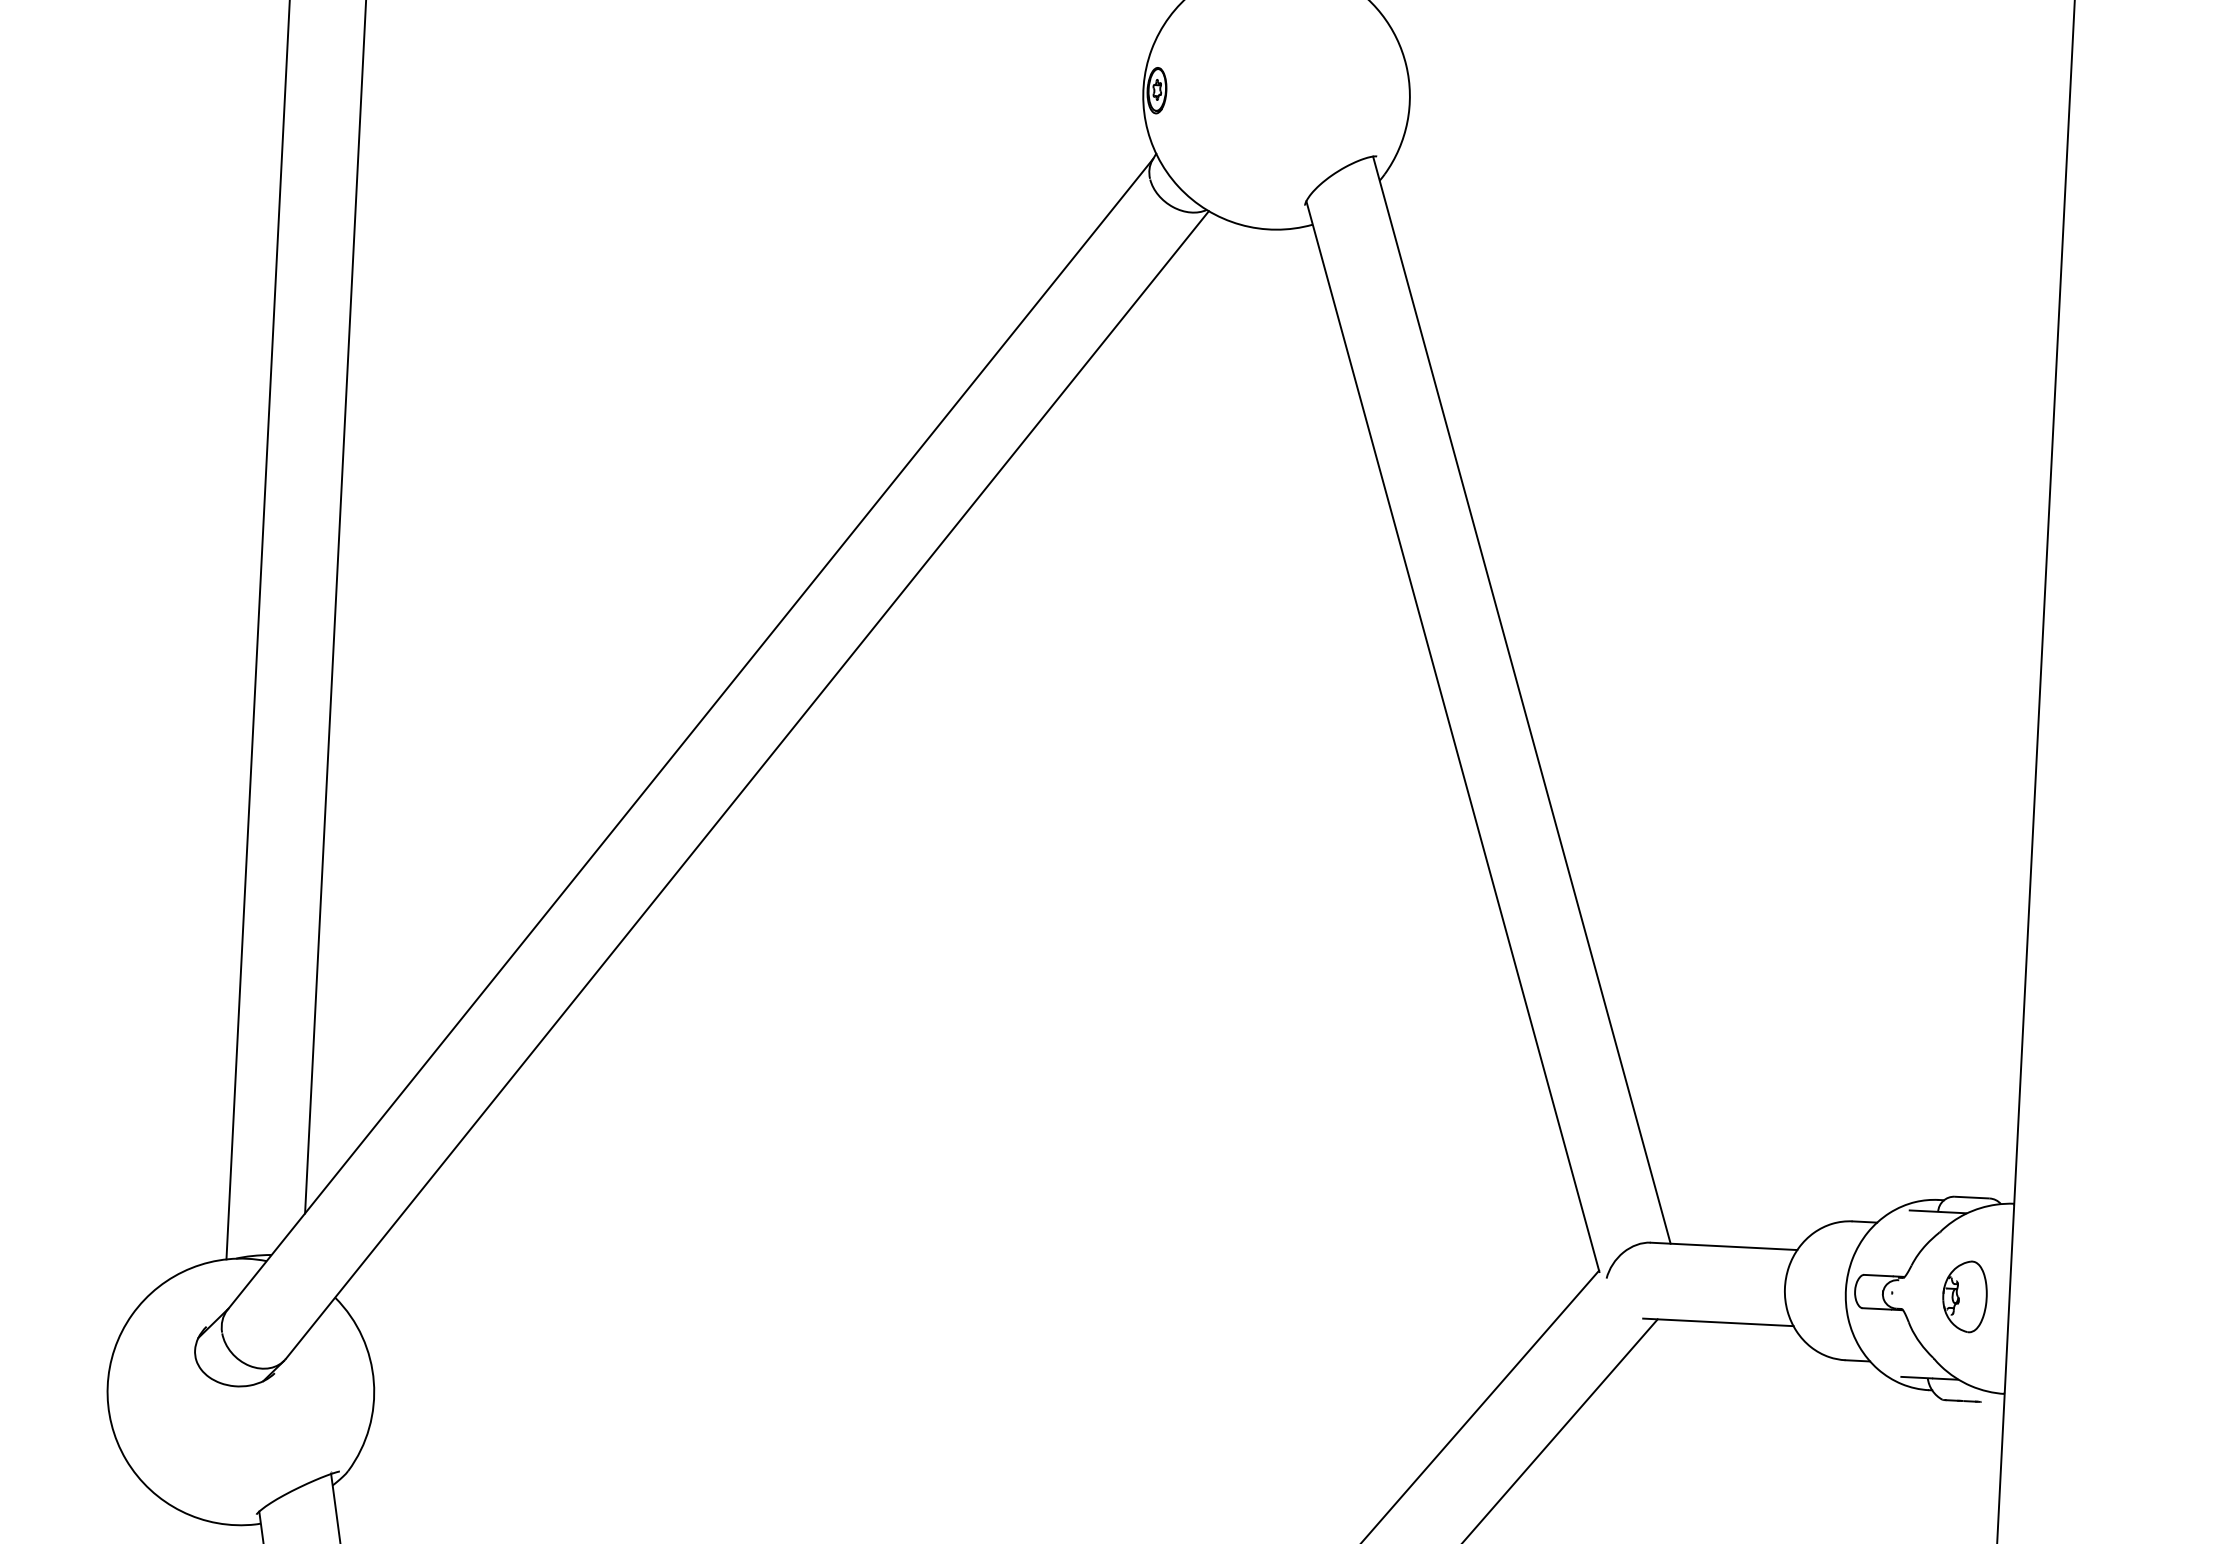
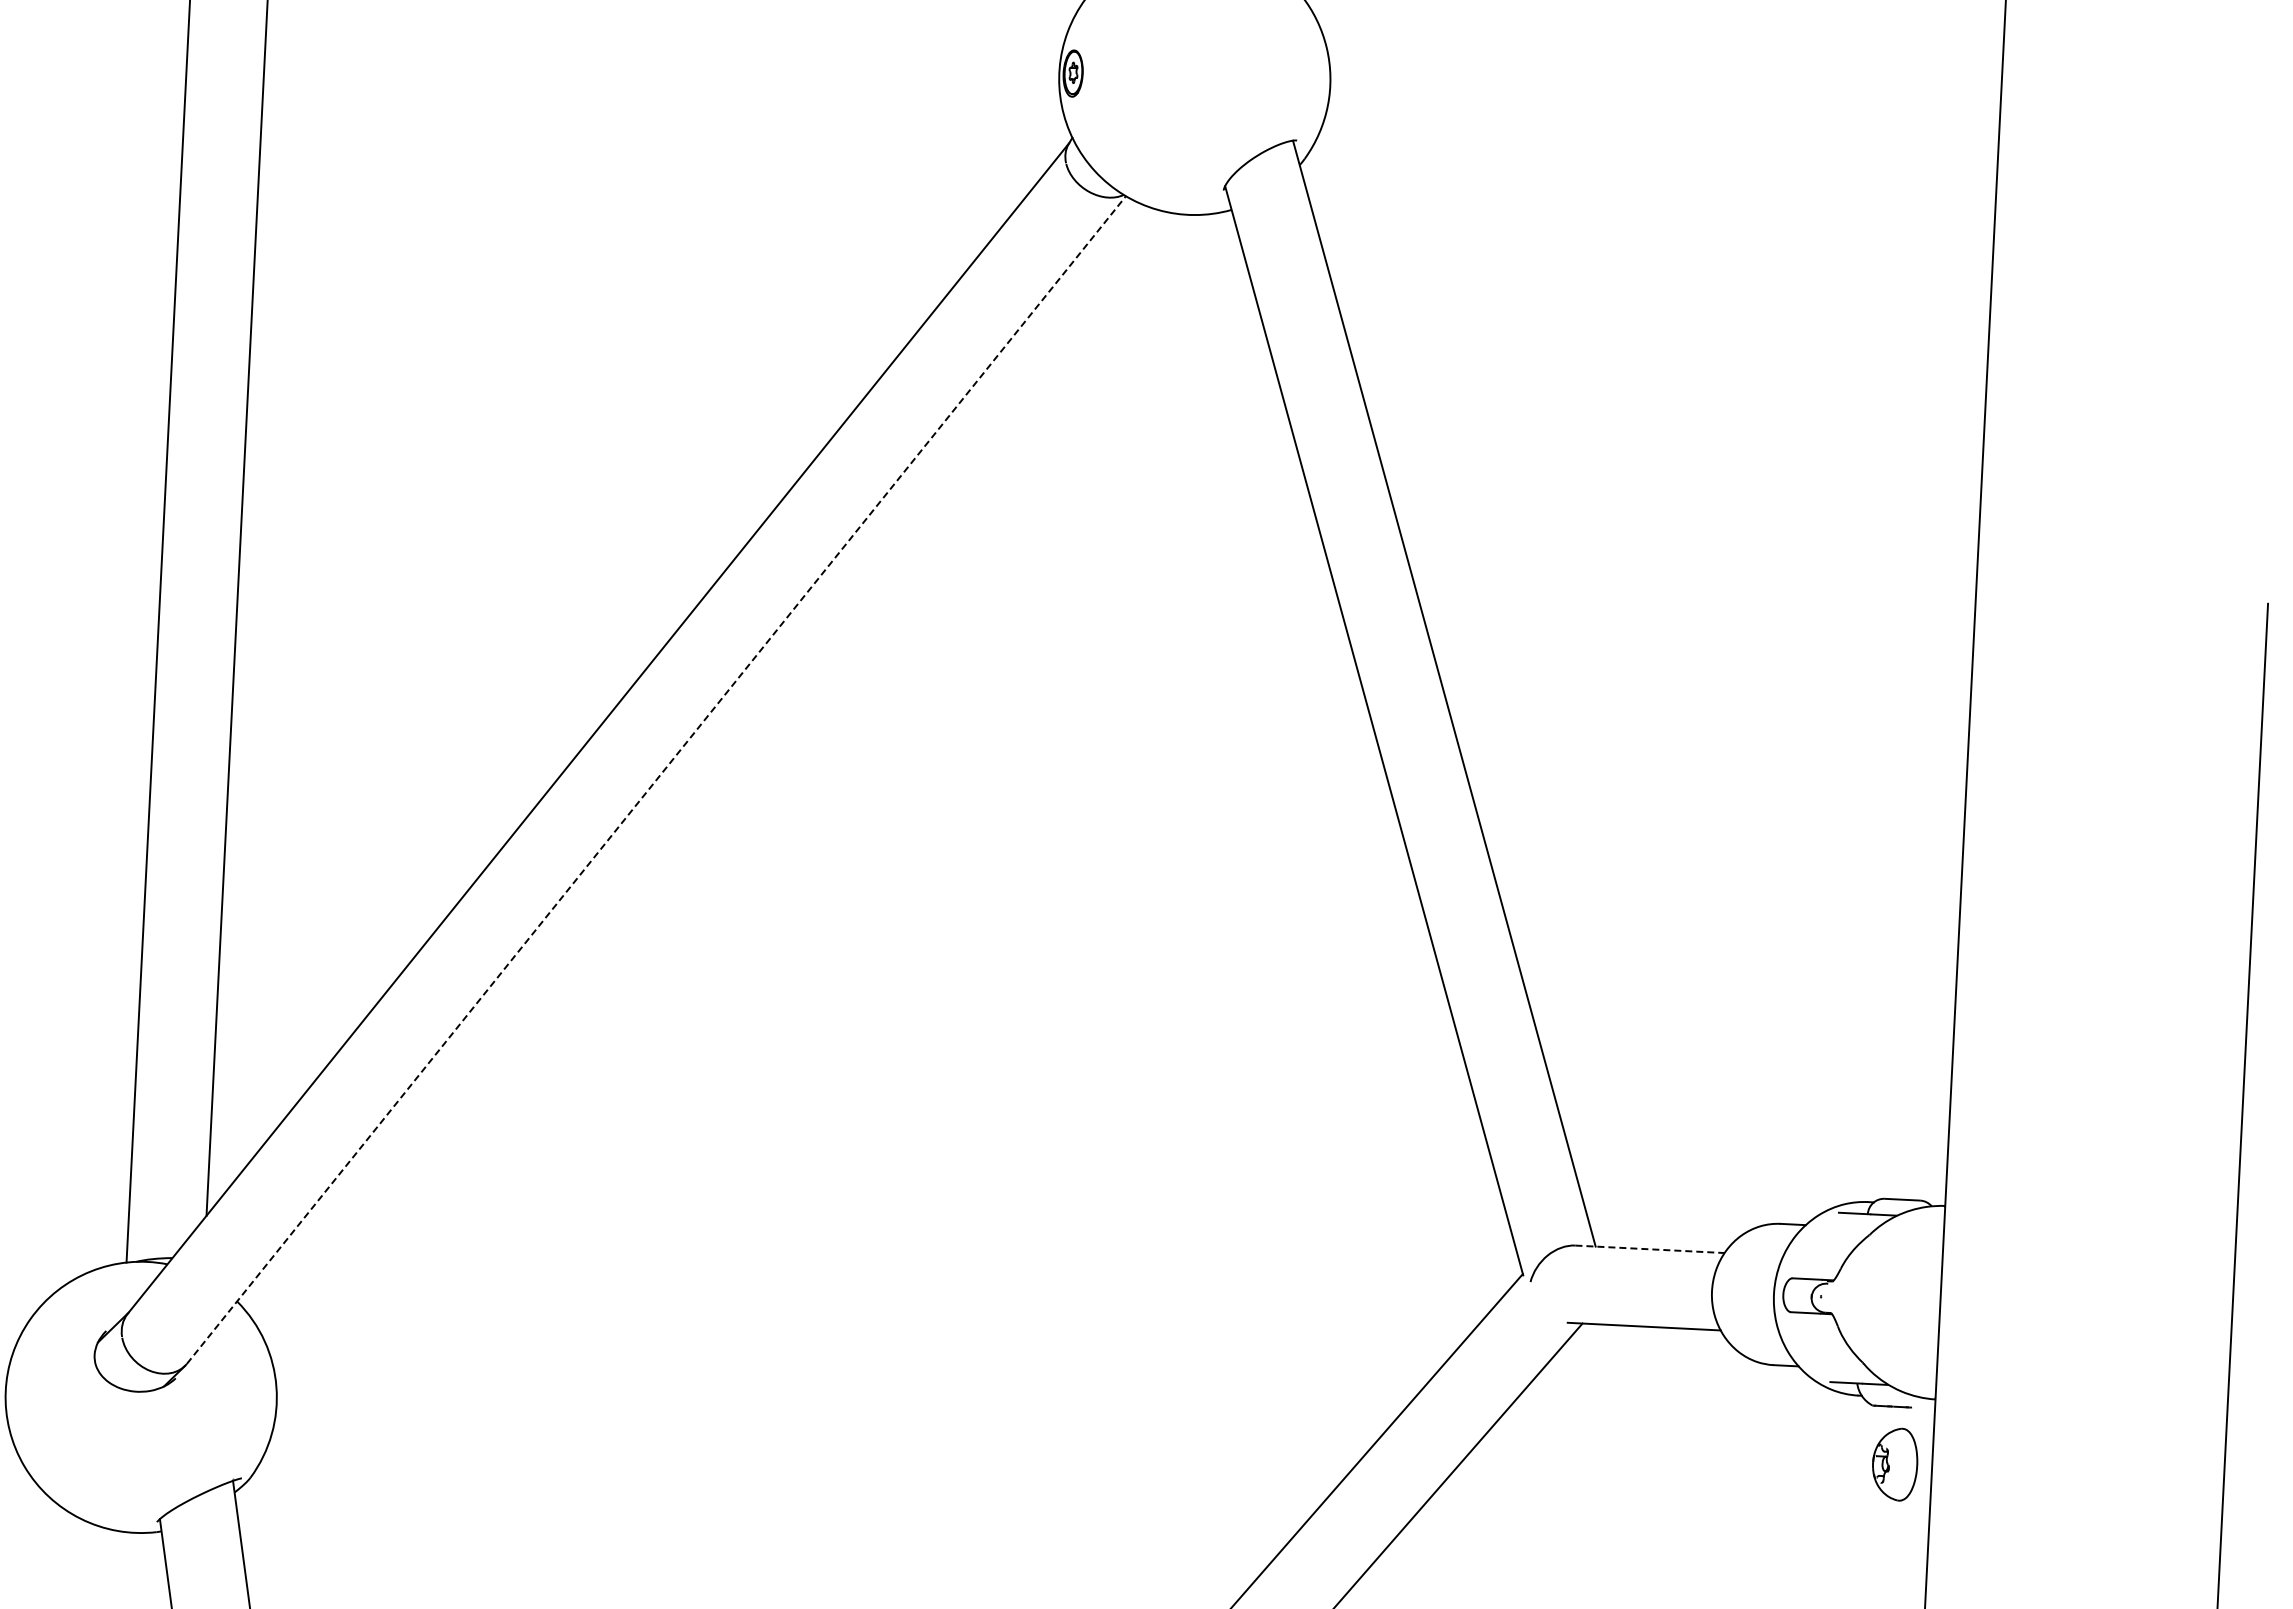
line: (747, 784) -> (656, 779), solid -> dashed
line: (1724, 1246) -> (1650, 1249), solid -> dashed
part: (1965, 1296) -> (1895, 1464), moved

